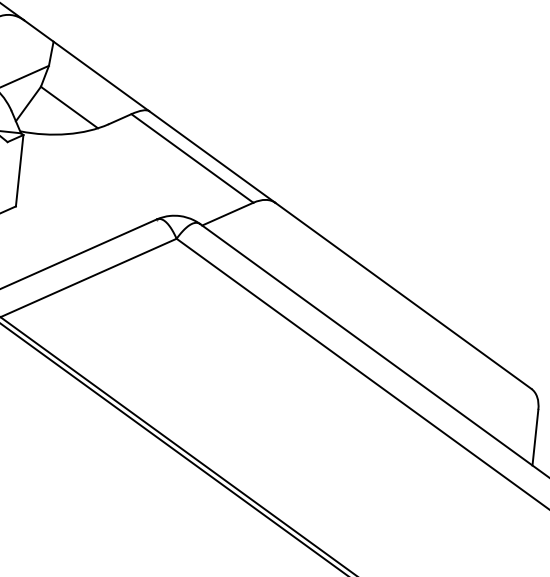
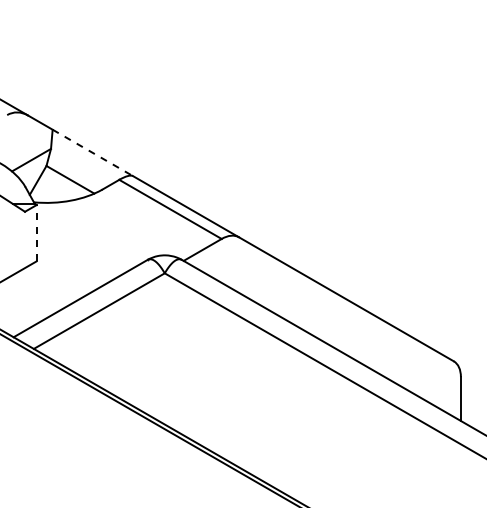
line: (102, 77) -> (93, 153), solid -> dashed
line: (19, 169) -> (36, 232), solid -> dashed

